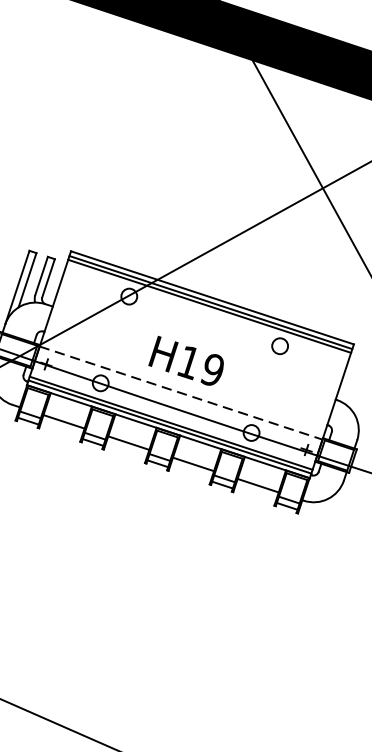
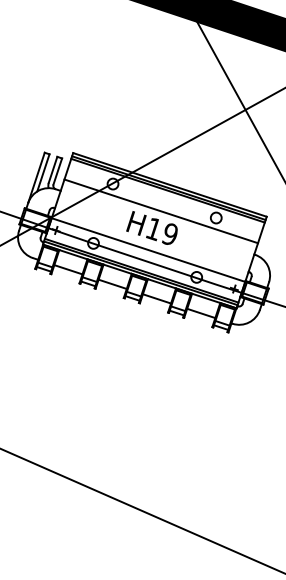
line: (200, 336) -> (161, 211), added
line: (181, 393) -> (148, 250), dashed -> solid

